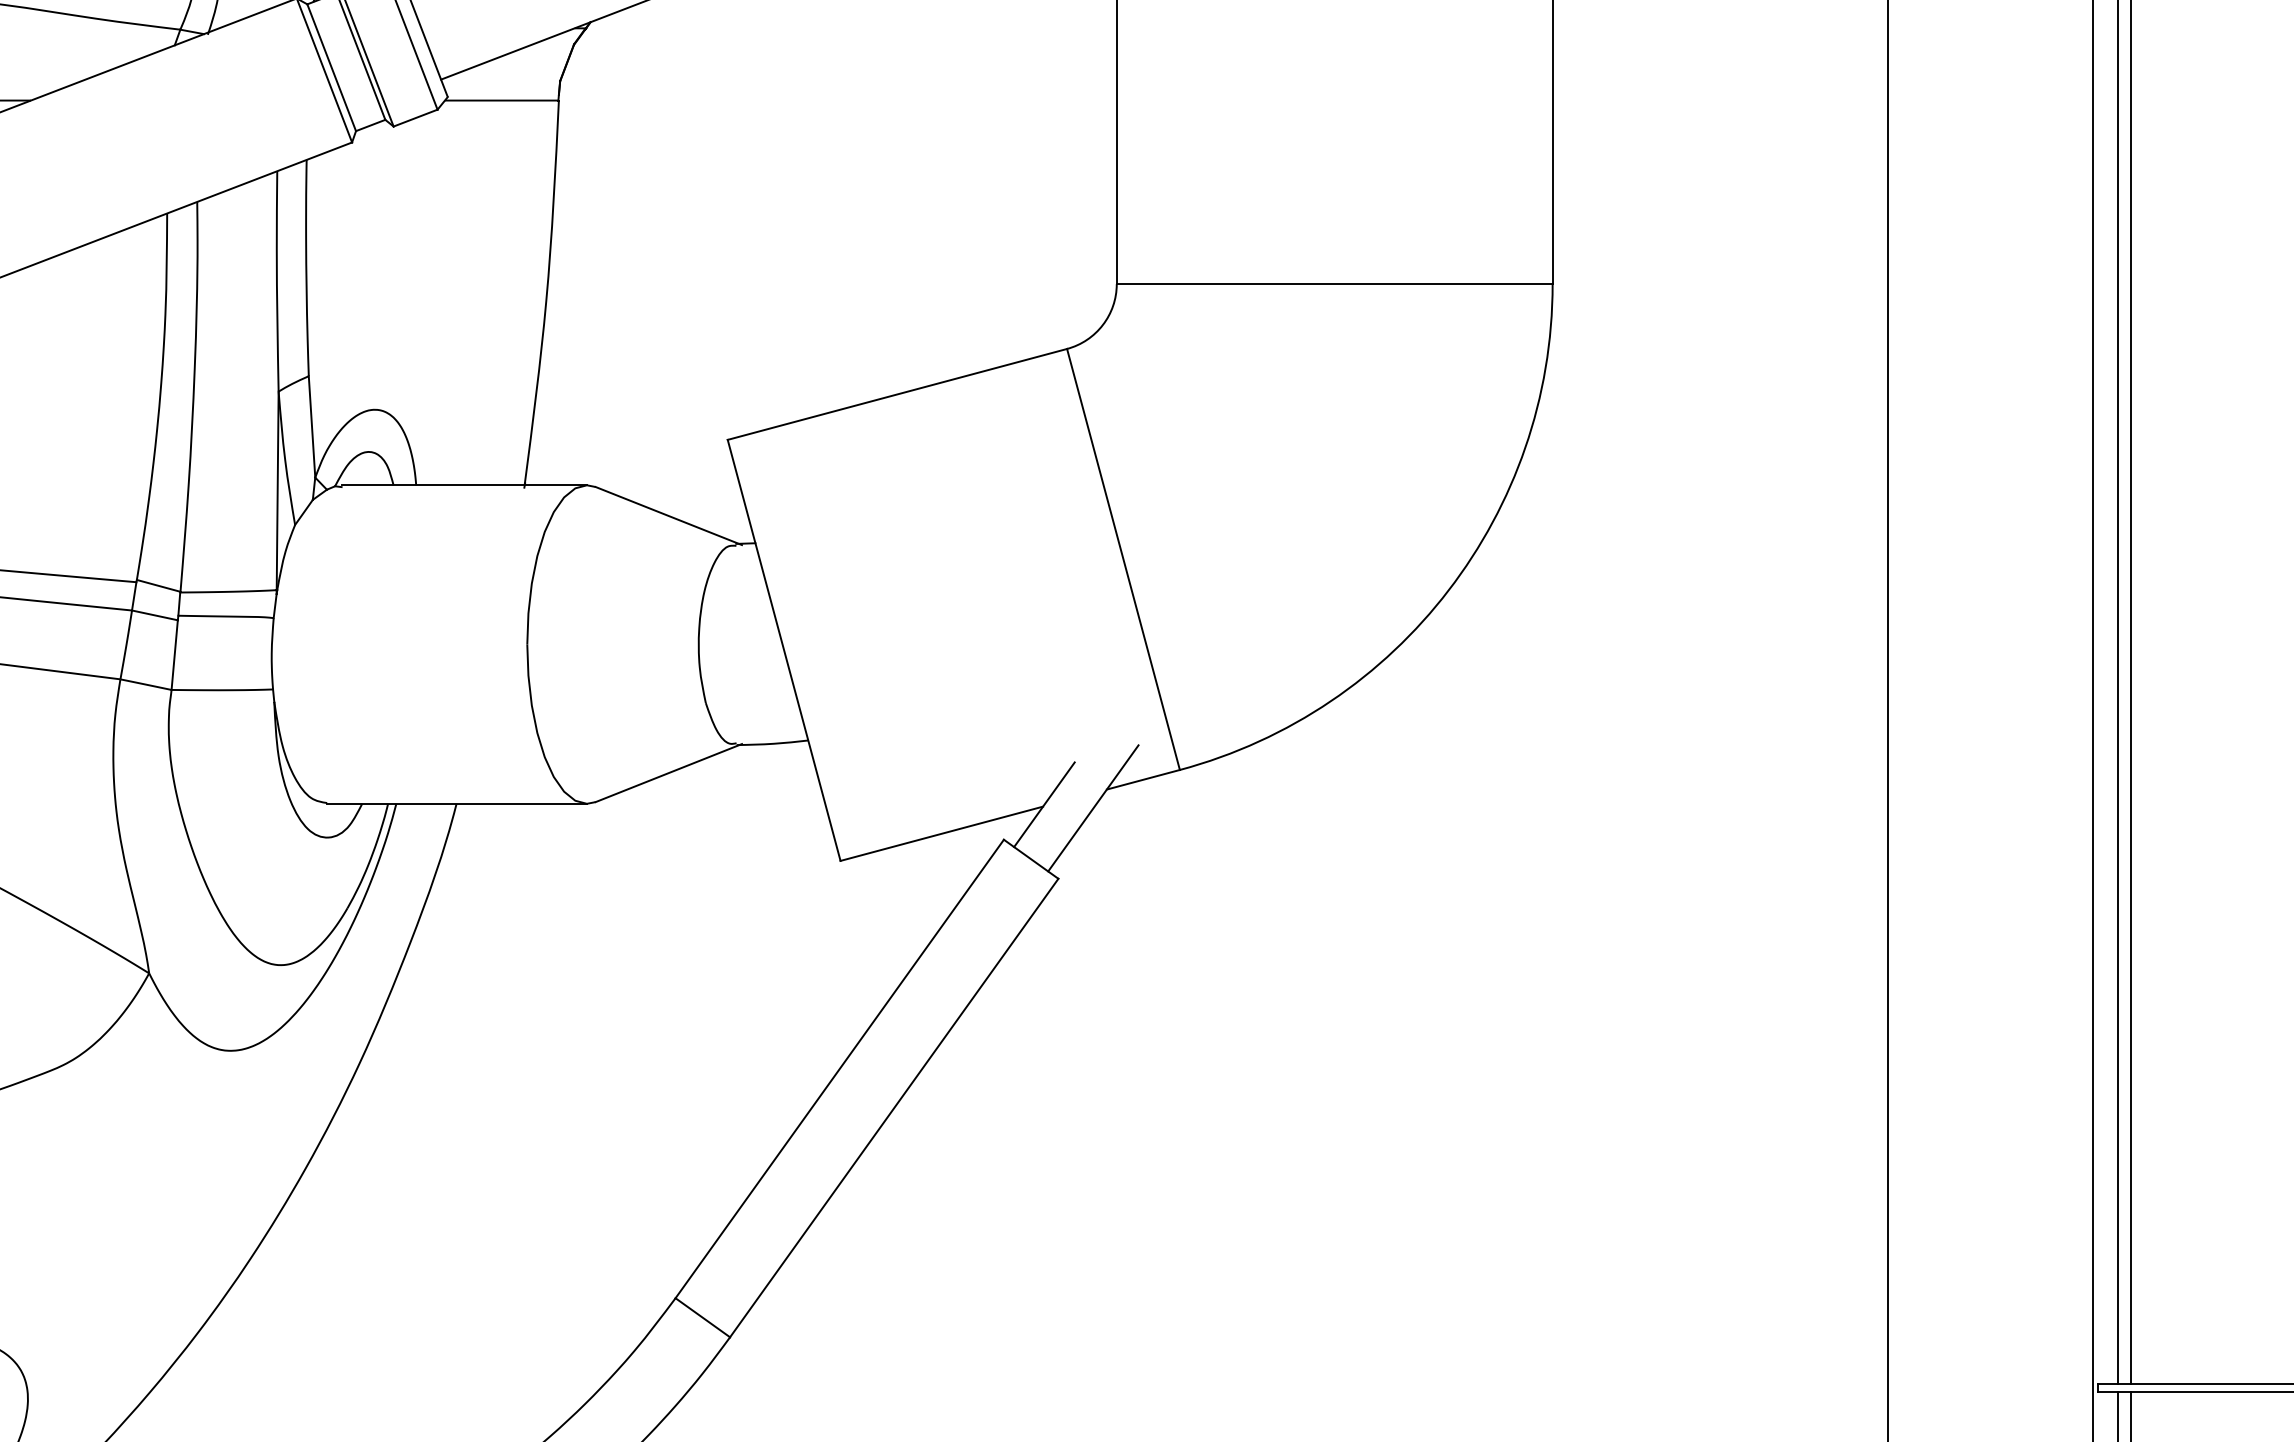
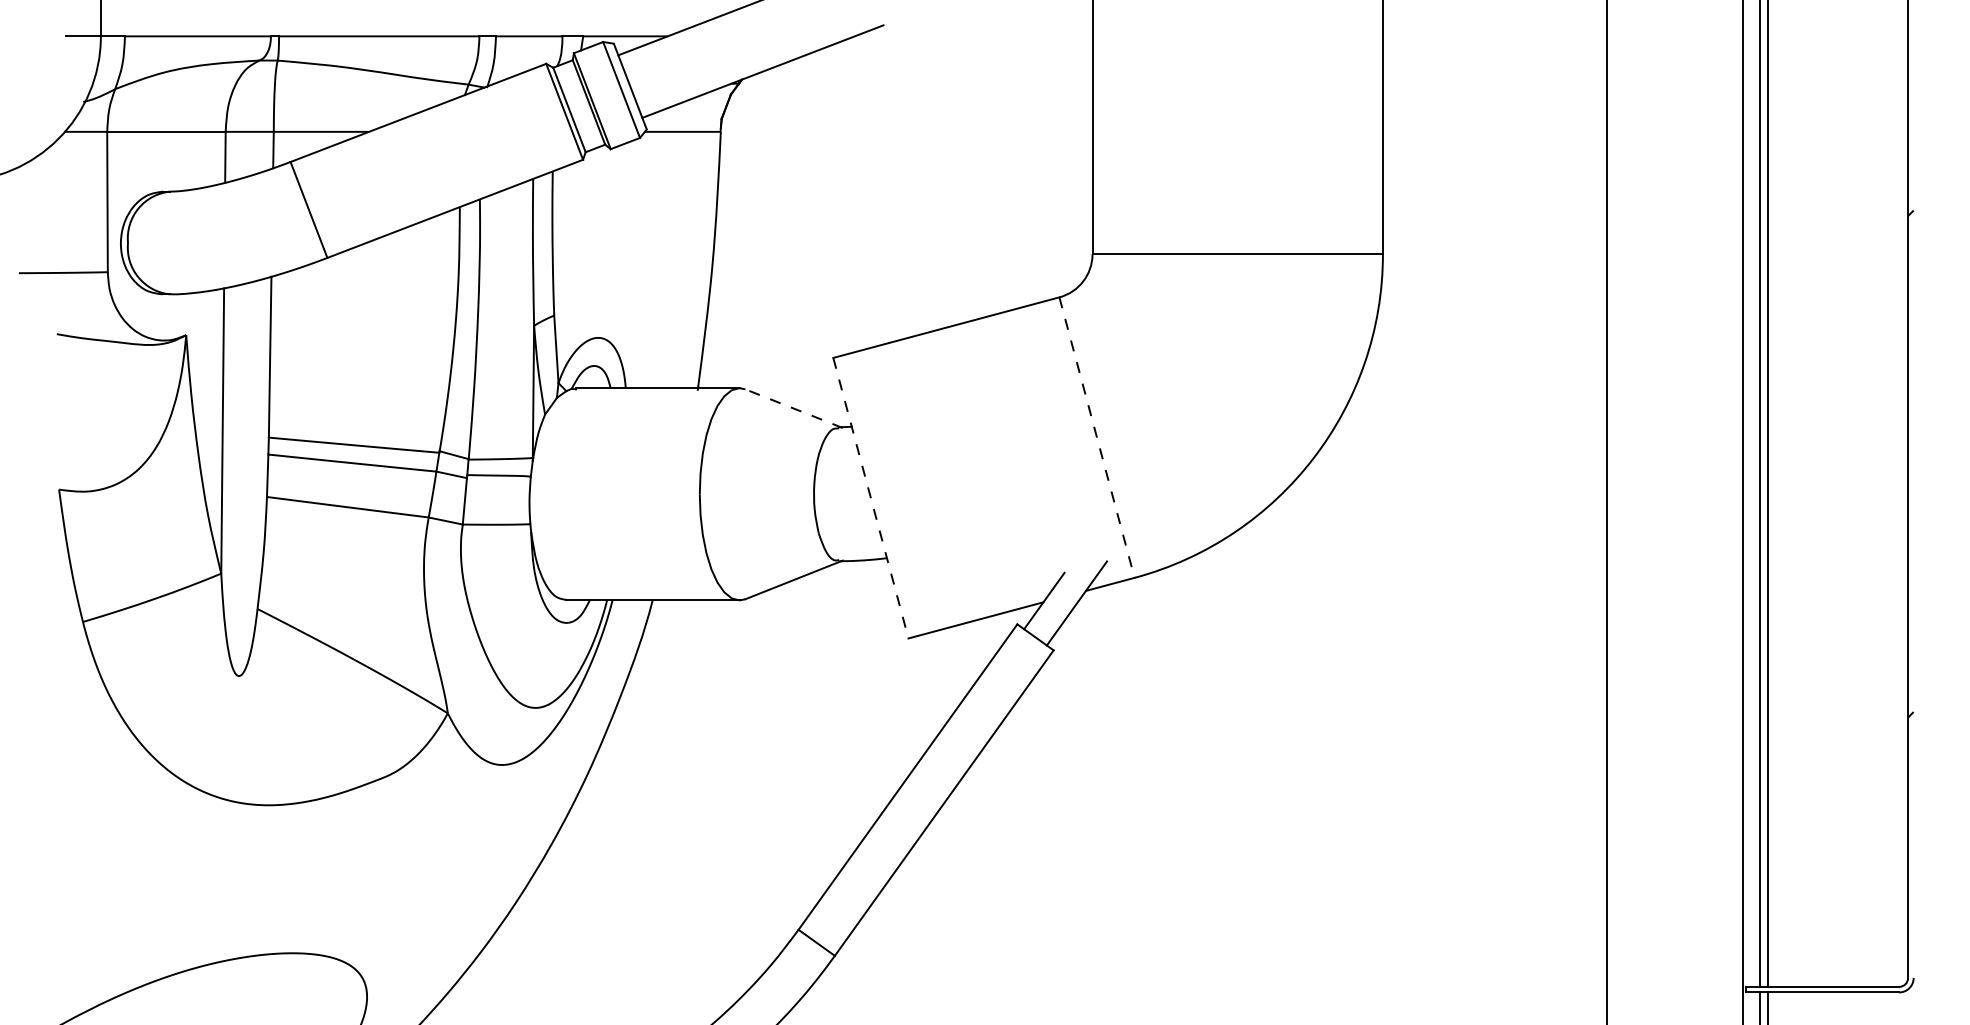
line: (667, 515) -> (793, 408), solid -> dashed
line: (1124, 560) -> (1097, 438), solid -> dashed
line: (785, 650) -> (871, 498), solid -> dashed

